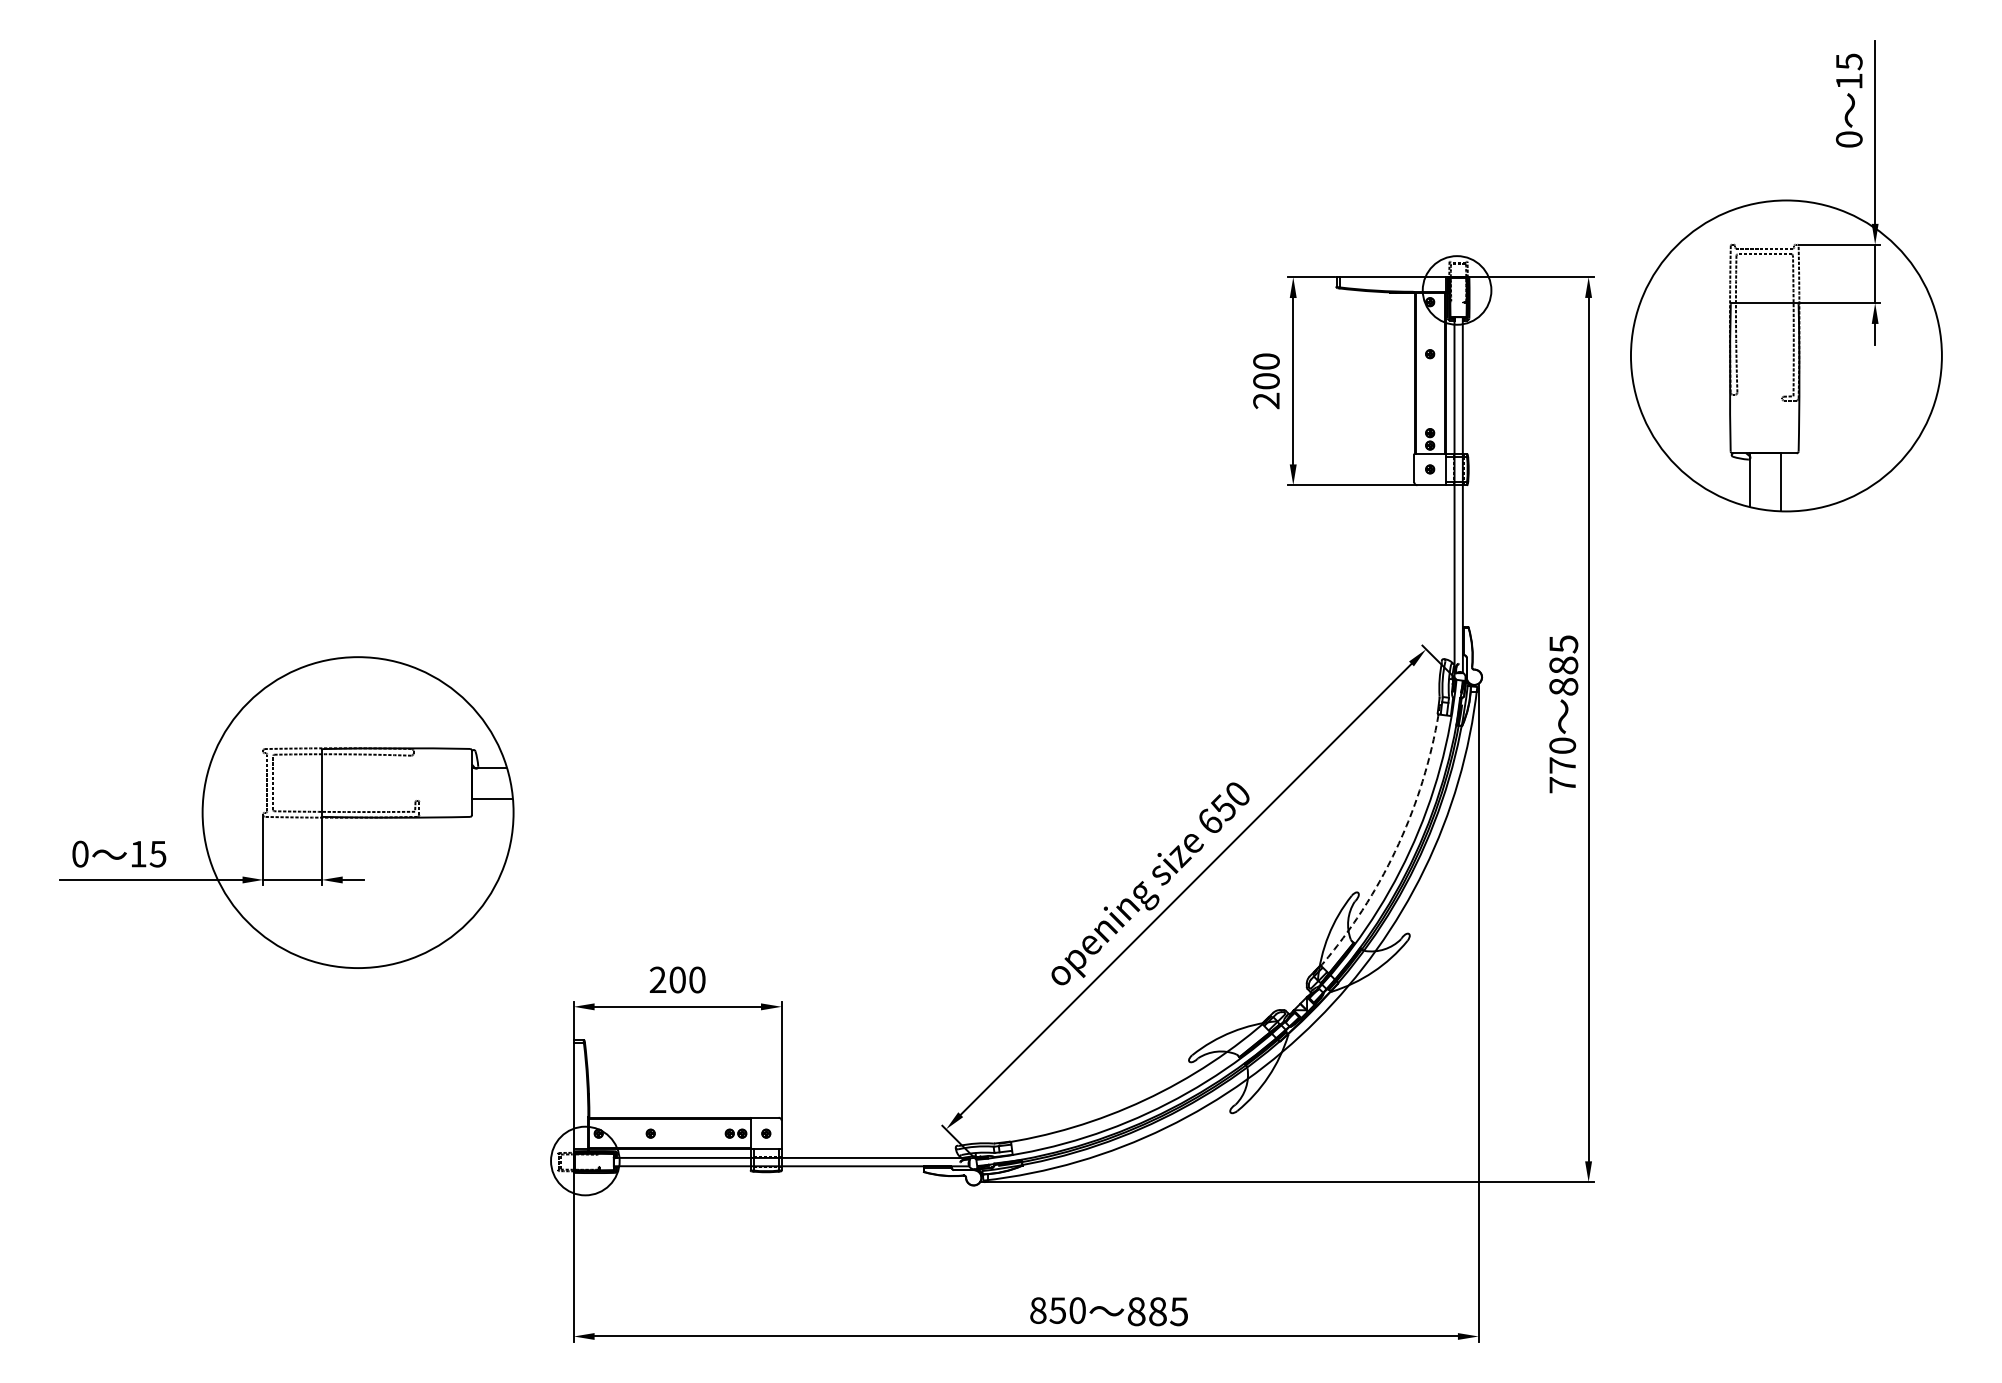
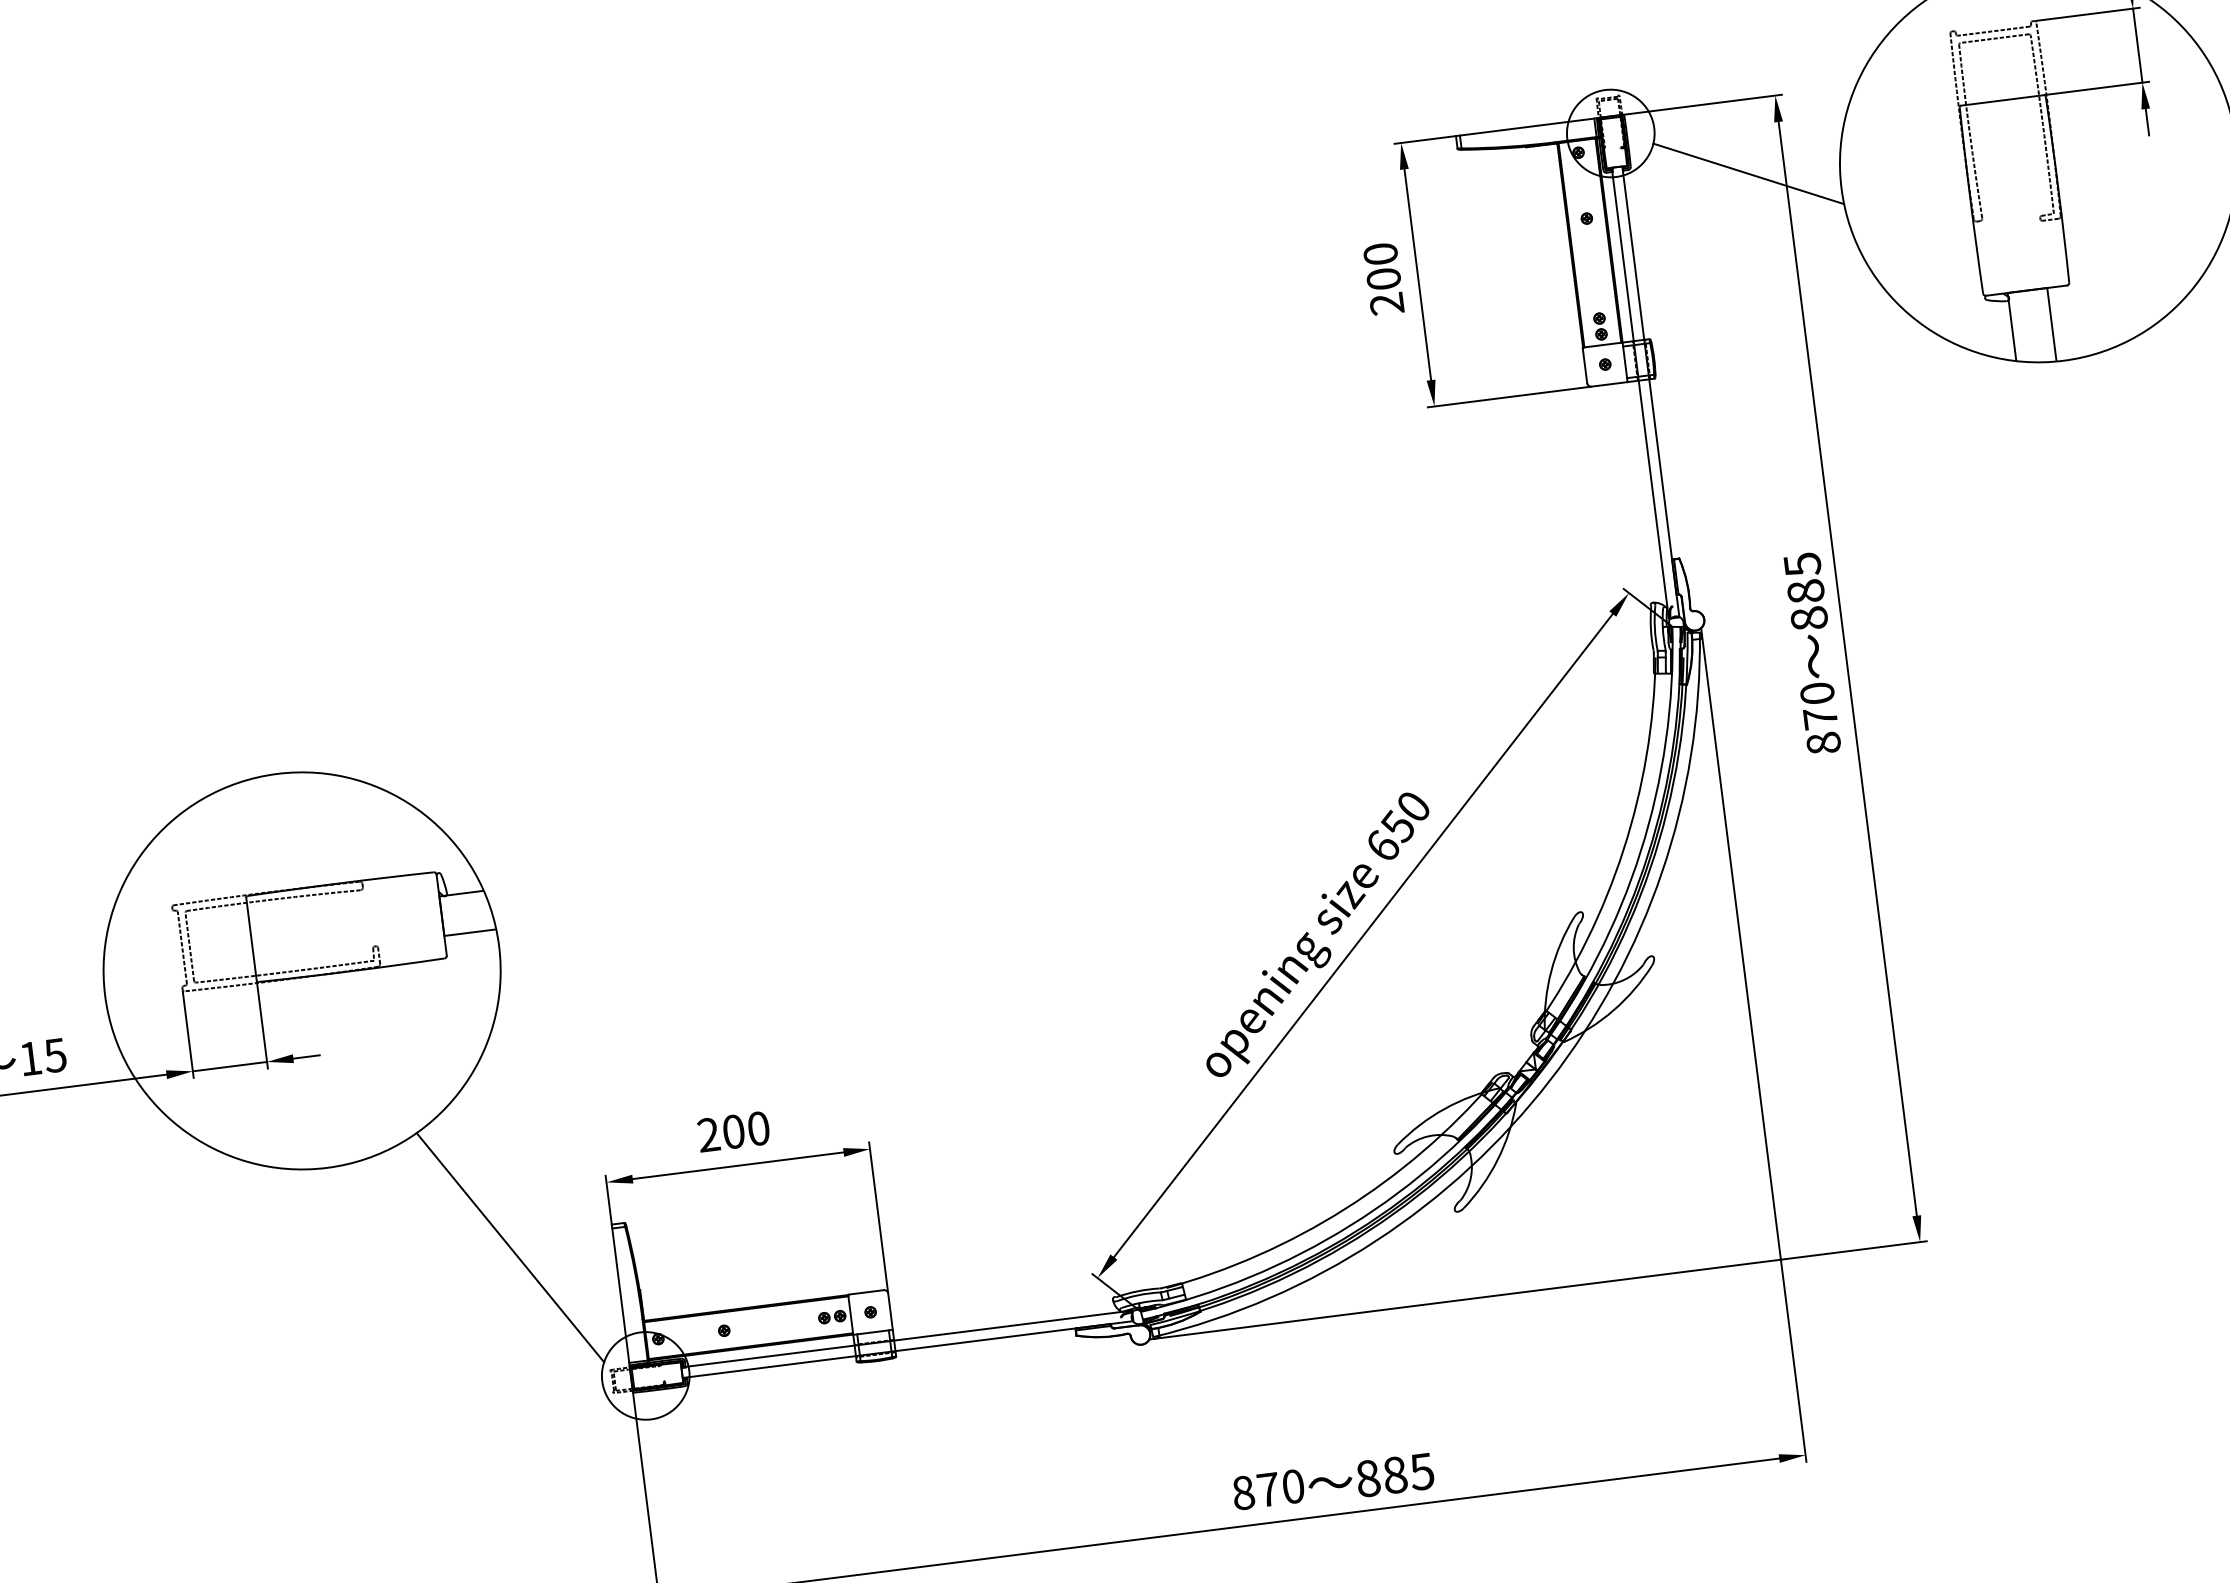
line: (1560, 335) -> (1749, 174), added
text: (1562, 785) -> (1823, 743), 770 -> 870
arc: (1396, 848) -> (1623, 850), dashed -> solid
line: (492, 1047) -> (509, 1246), added
text: (1057, 1310) -> (1267, 1489), 850 -> 870

